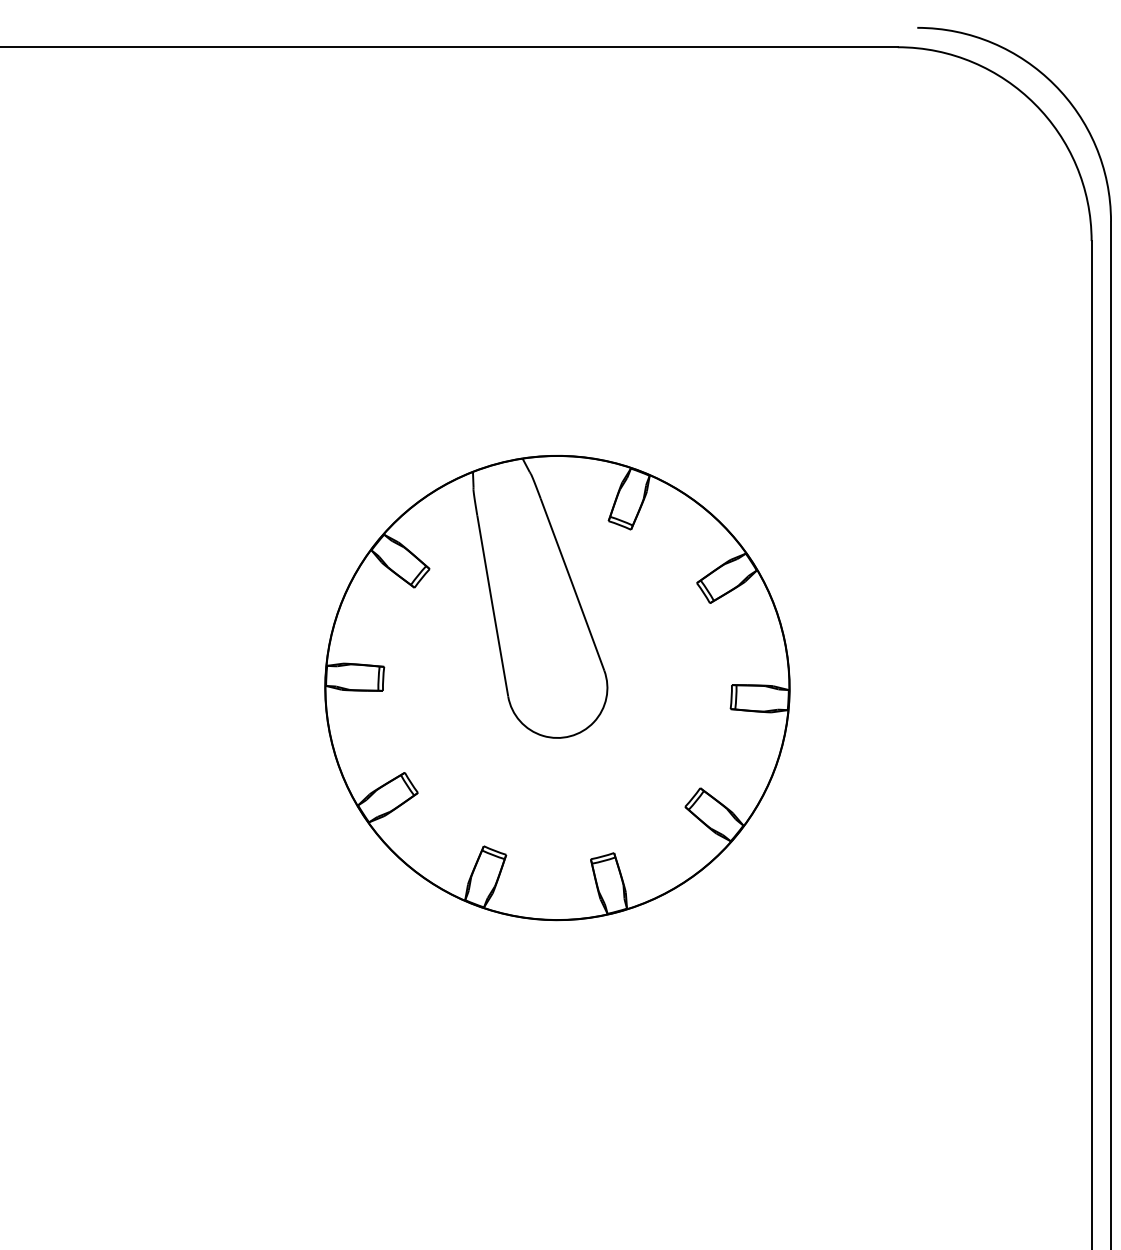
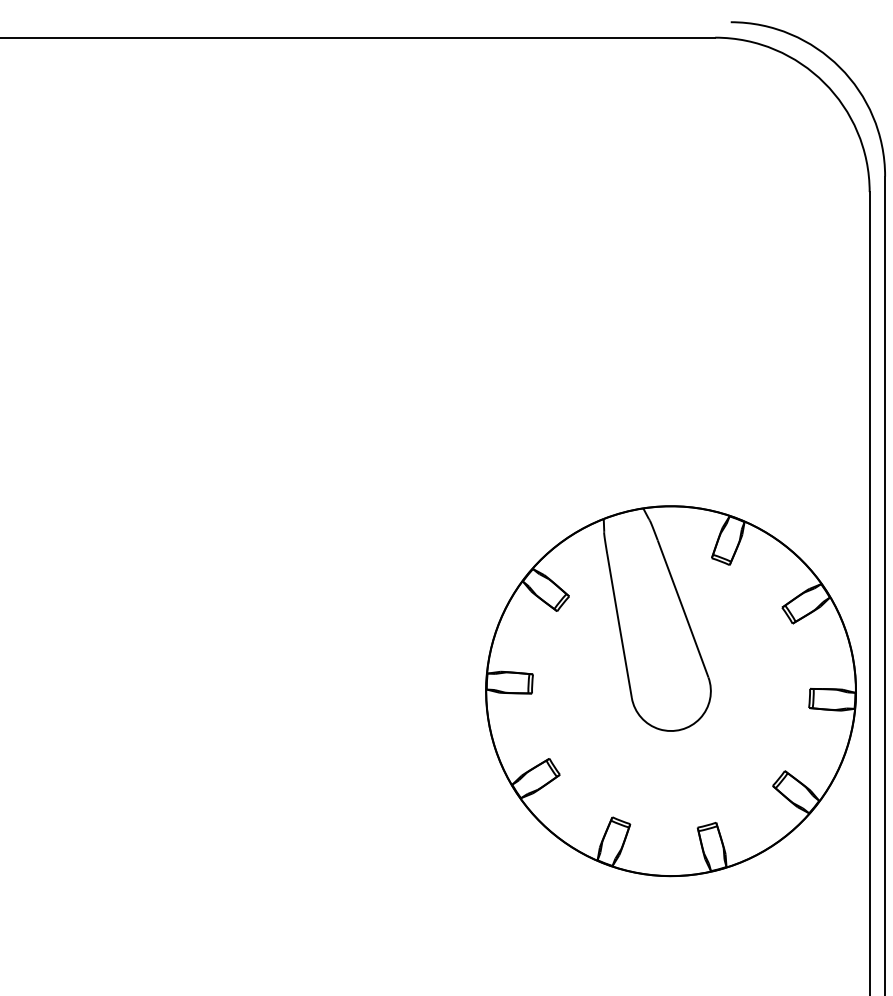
part: (556, 688) -> (670, 691), moved

